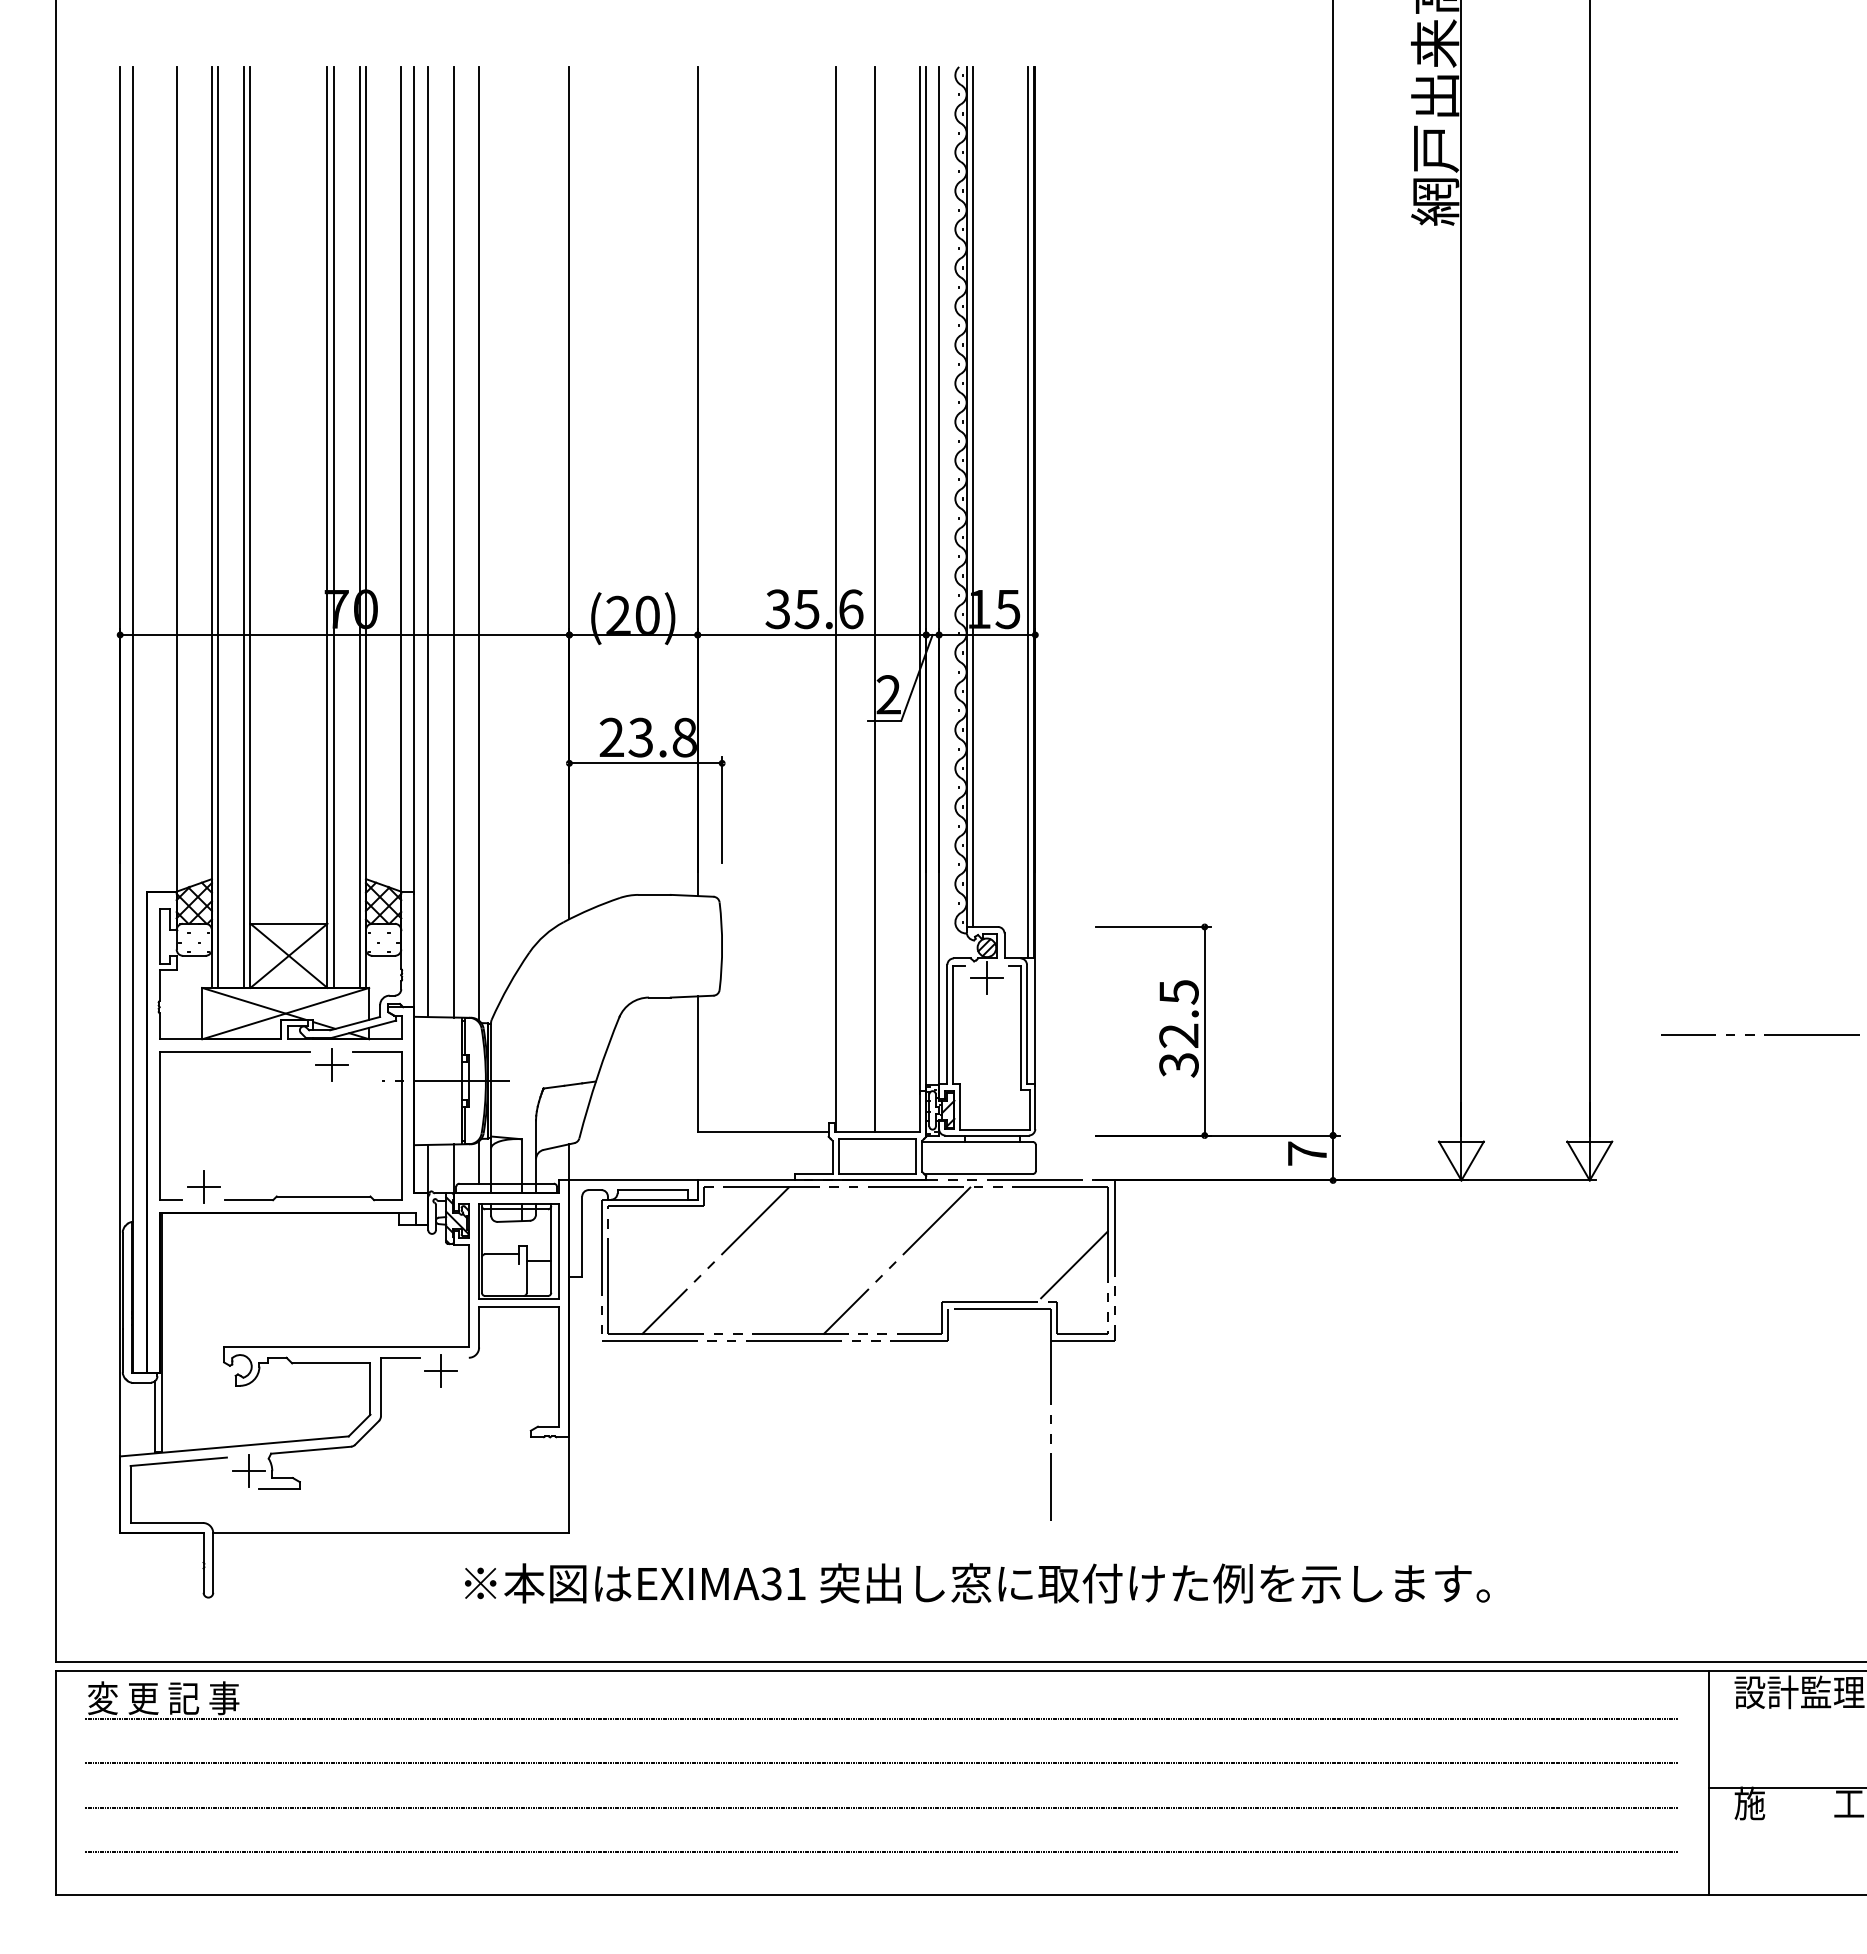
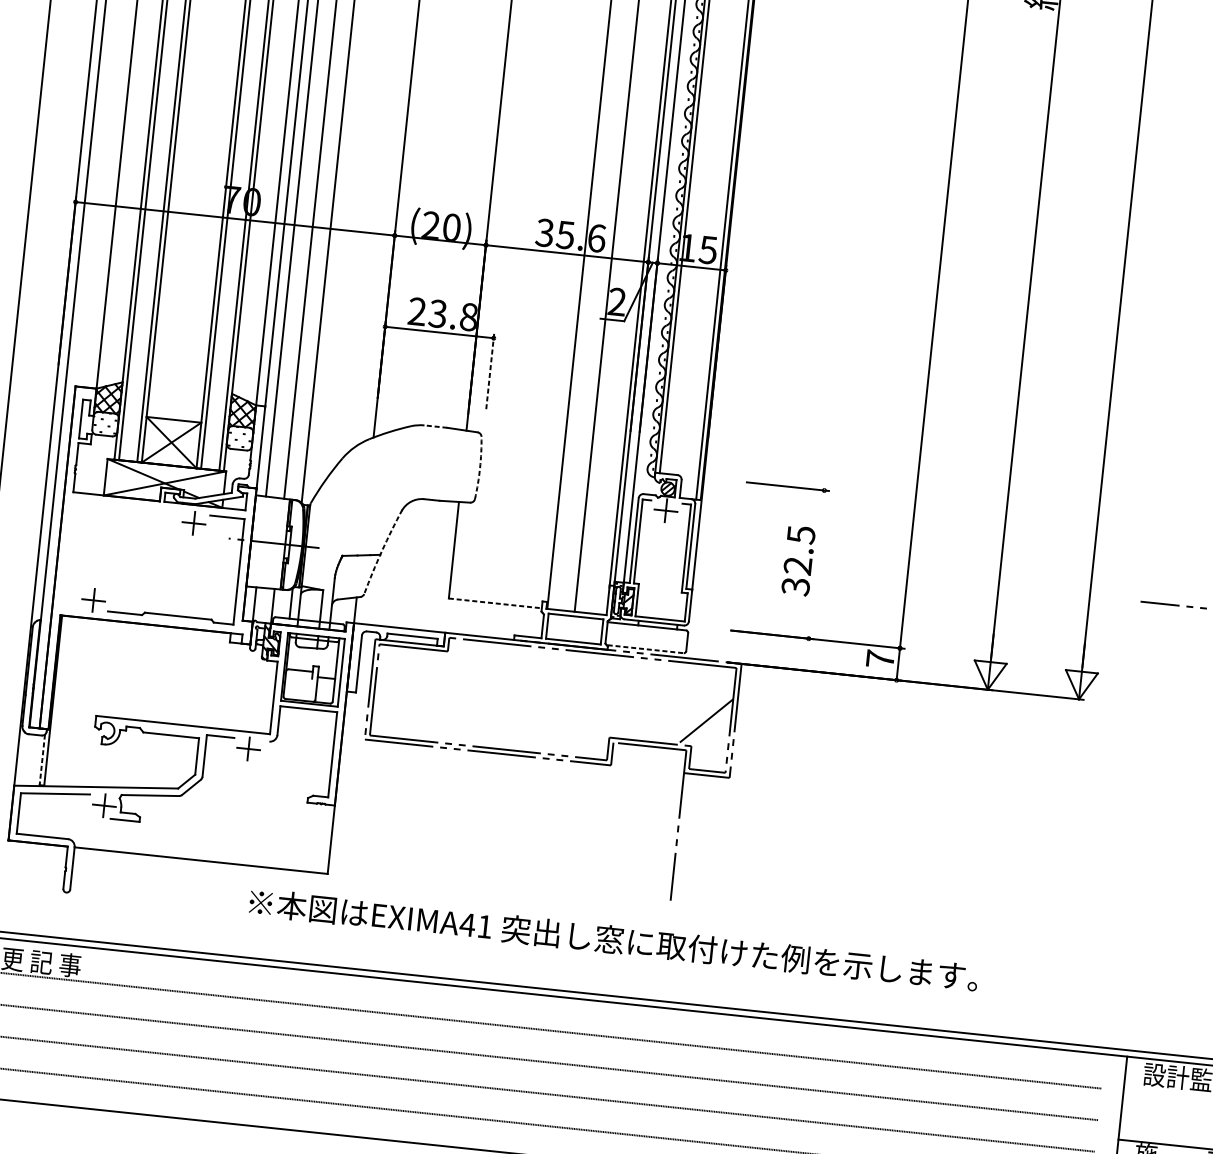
line: (722, 809) -> (490, 371), solid -> dashed
line: (654, 894) -> (435, 426), solid -> dashed
arc: (722, 946) -> (480, 468), solid -> dashed
line: (1204, 1030) -> (816, 564), removed
part: (234, 1052) -> (125, 507), removed
arc: (597, 1076) -> (381, 551), solid -> dashed
line: (763, 1132) -> (495, 603), solid -> dashed
line: (979, 1174) -> (645, 649), solid -> dashed
line: (715, 1260) -> (451, 690), removed
line: (896, 1260) -> (580, 704), removed
line: (155, 1416) -> (42, 759), solid -> dashed
text: (771, 1583) -> (467, 924), EXIMA31 -> EXIMA41

